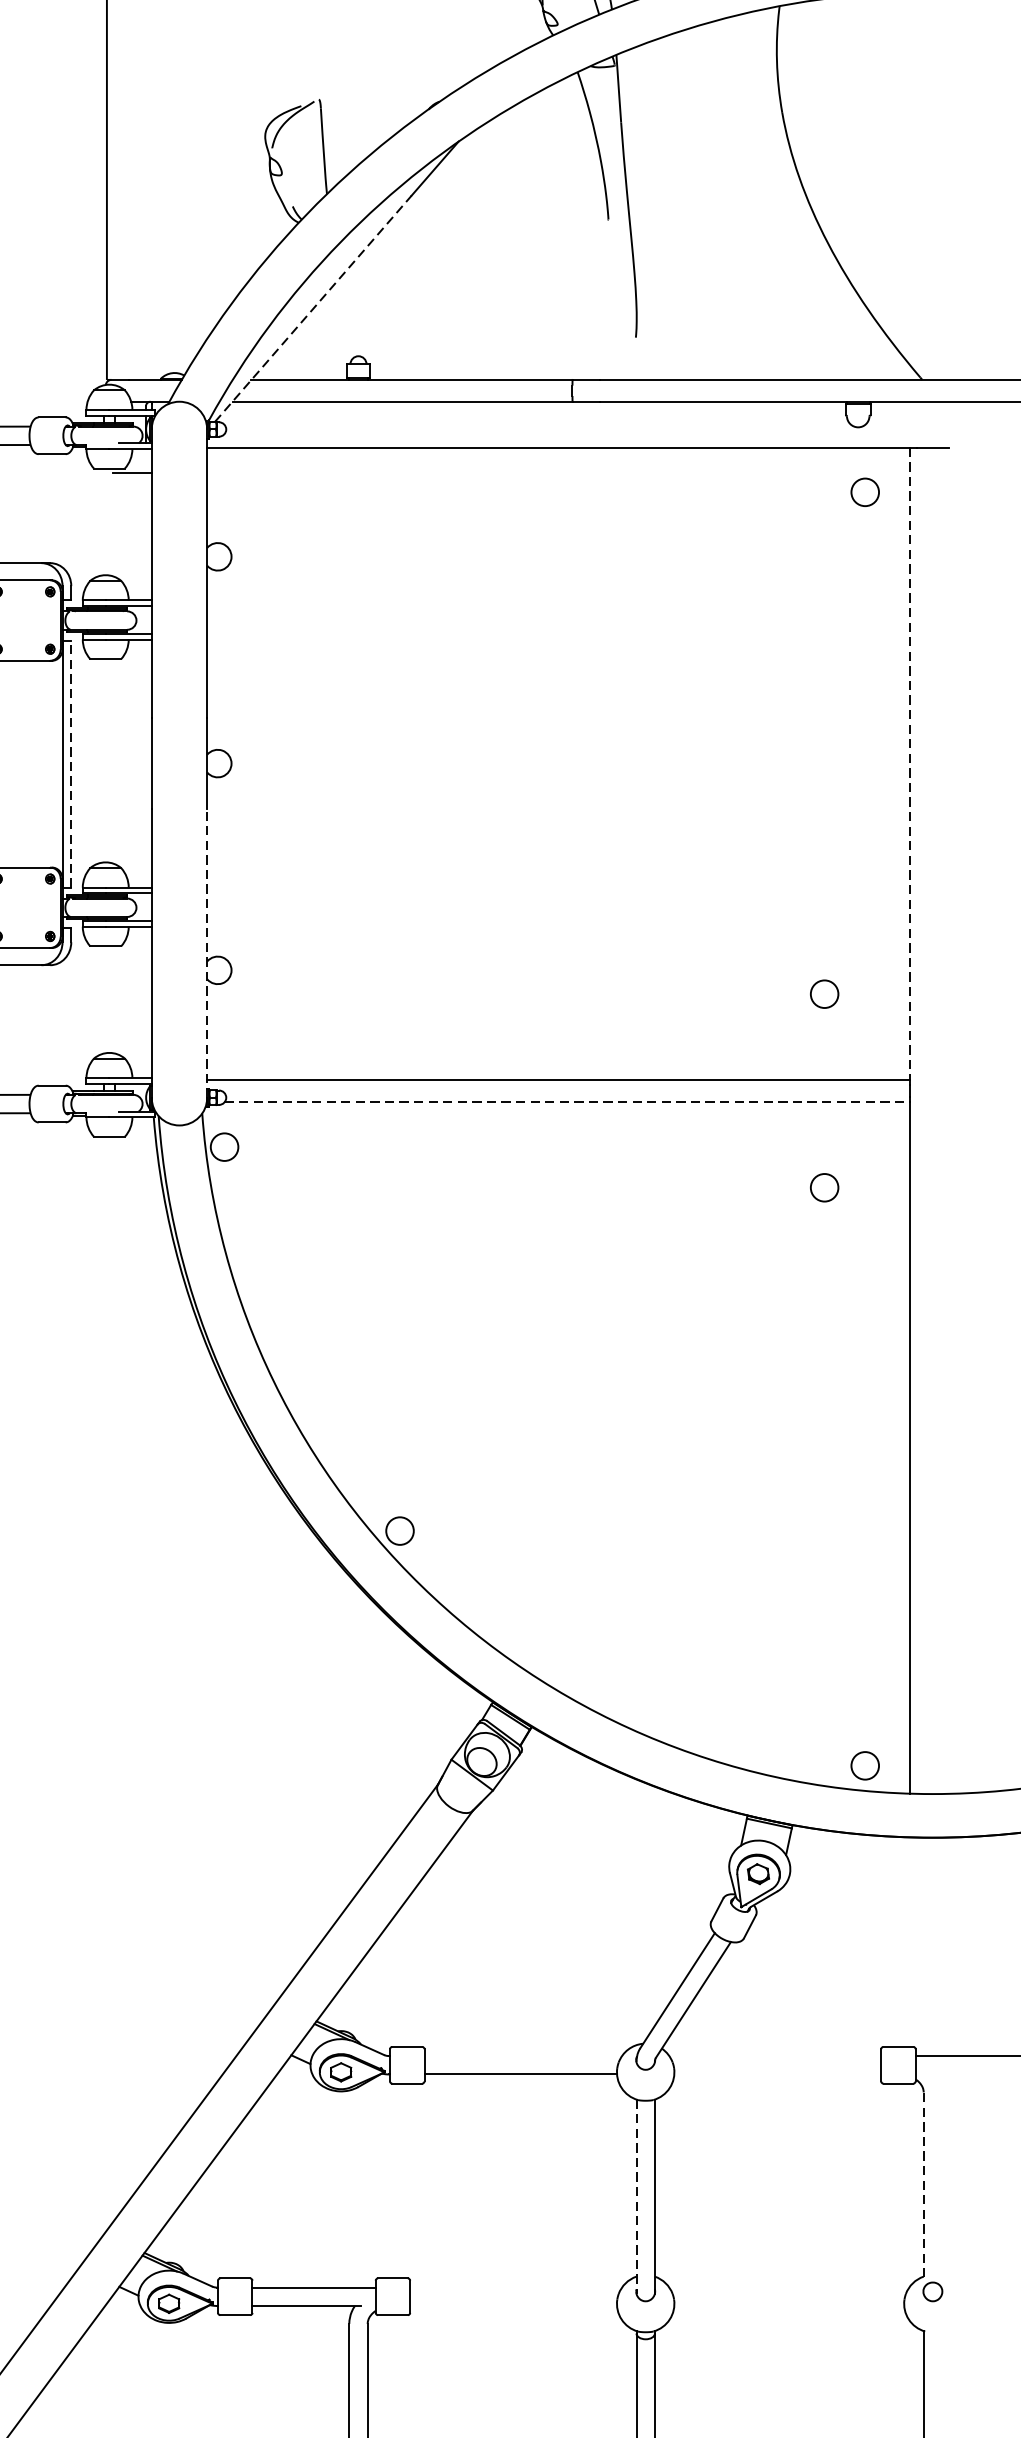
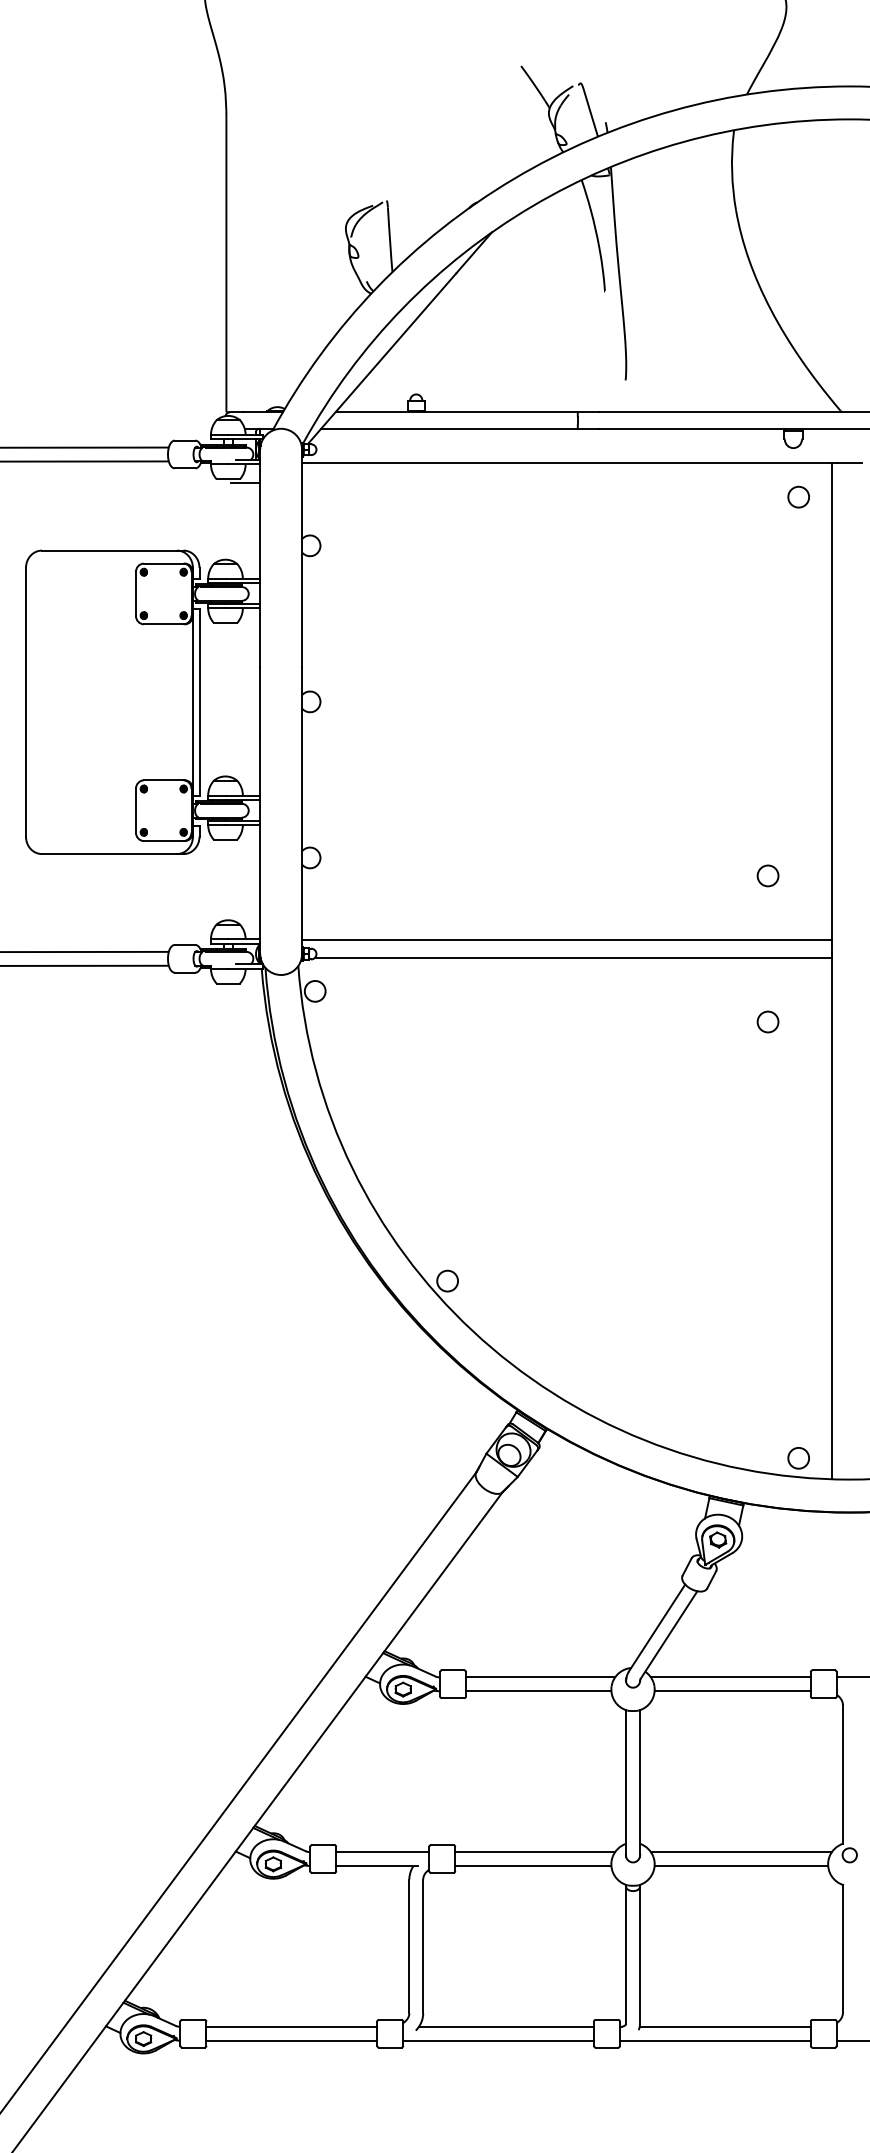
line: (313, 308) -> (382, 358), dashed -> solid
line: (71, 763) -> (199, 701), dashed -> solid
line: (909, 764) -> (832, 702), dashed -> solid
line: (207, 953) -> (302, 845), dashed -> solid
line: (566, 1102) -> (573, 957), dashed -> solid
line: (523, 2056) -> (540, 1677), added
line: (774, 2056) -> (730, 1677), added
line: (777, 2074) -> (732, 1691), added
line: (923, 2184) -> (842, 1774), dashed -> solid
line: (637, 2198) -> (626, 1784), dashed -> solid
line: (516, 2288) -> (535, 1852), added
line: (788, 2288) -> (740, 1852), added
line: (513, 2305) -> (533, 1865), added
line: (789, 2305) -> (741, 1865), added

